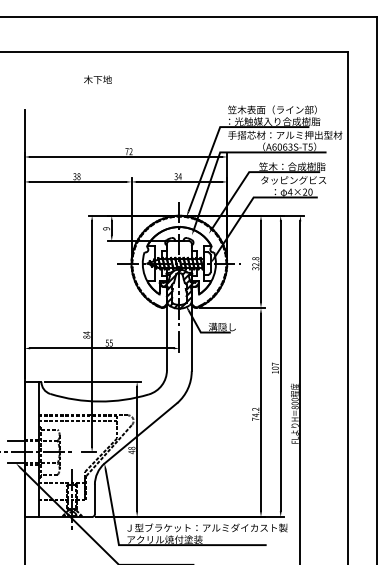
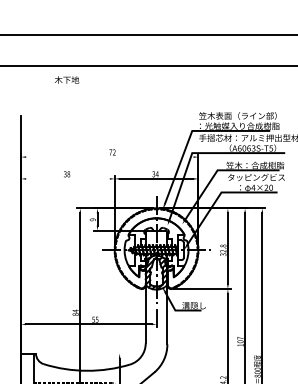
text: (97, 79) -> (66, 79), moved
line: (125, 156) -> (109, 156), removed
line: (77, 181) -> (67, 178), removed
line: (92, 381) -> (80, 353), removed

